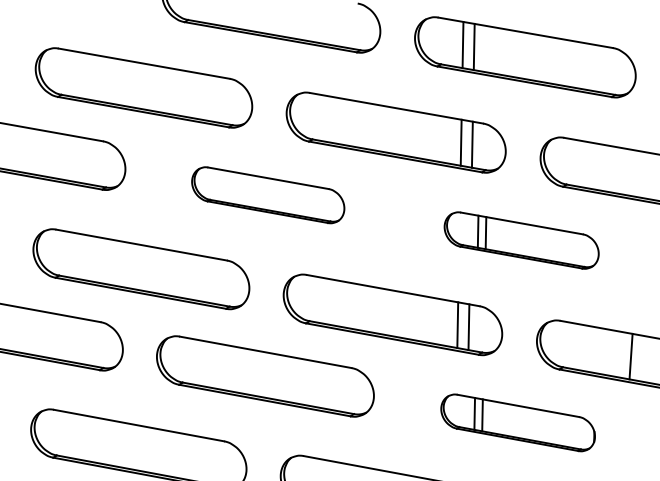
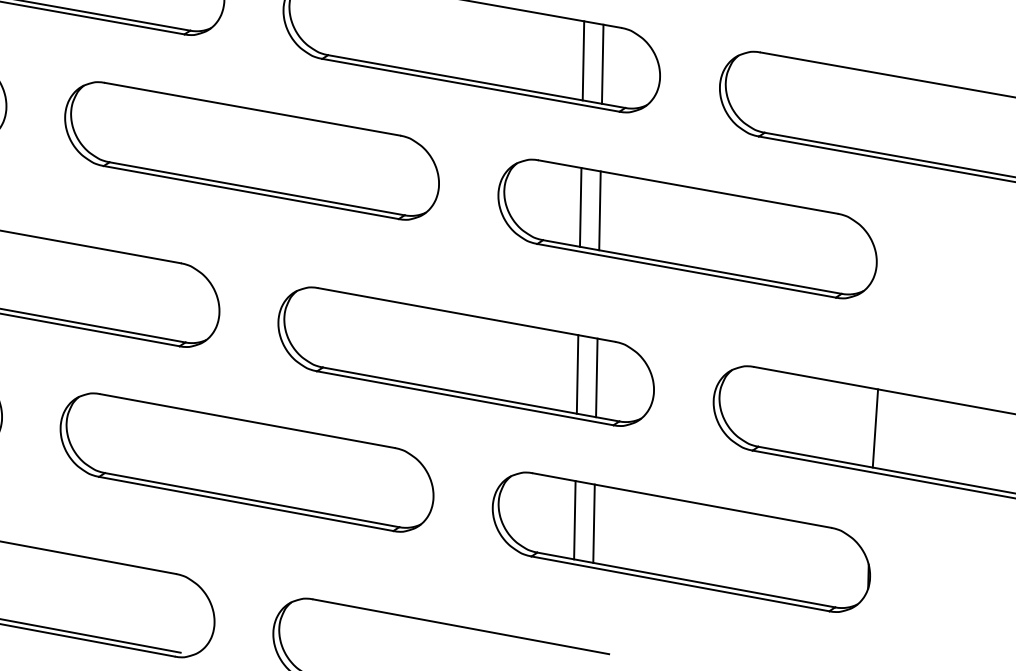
part: (267, 195) -> (250, 151), size x1.43
part: (521, 240) -> (687, 228), size x1.43
part: (517, 422) -> (680, 541), size x1.43

